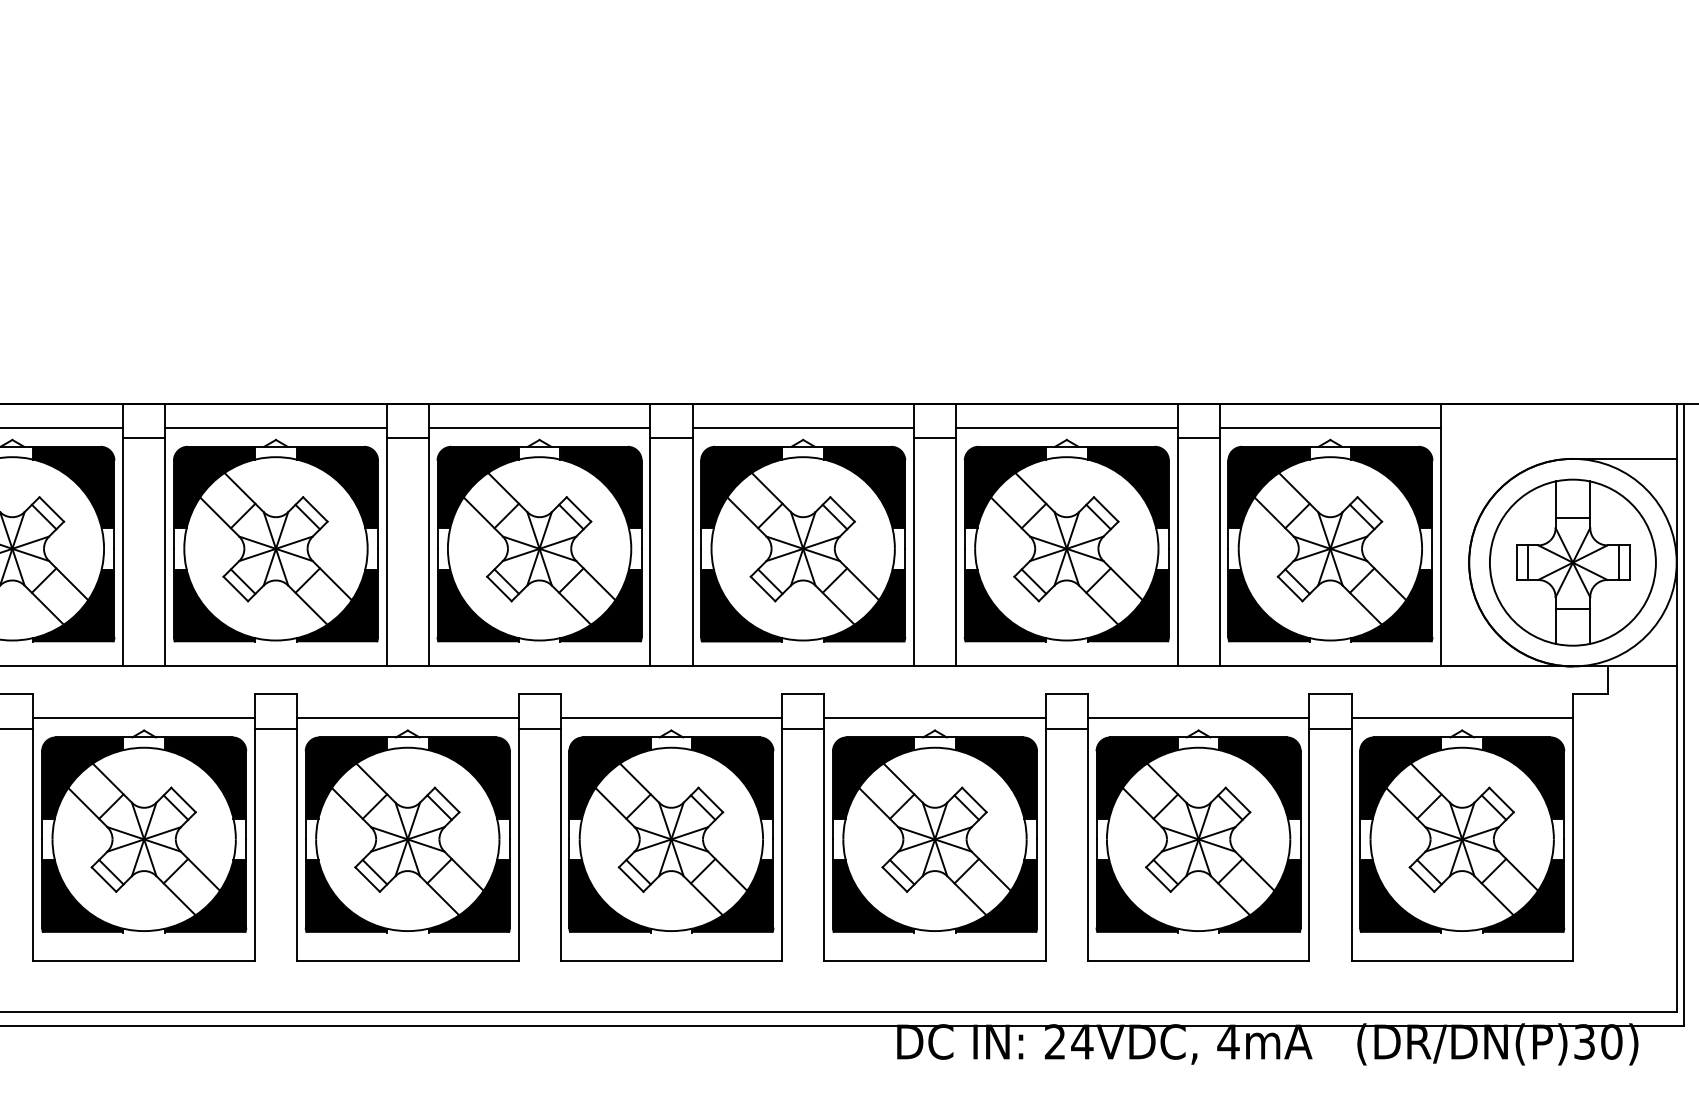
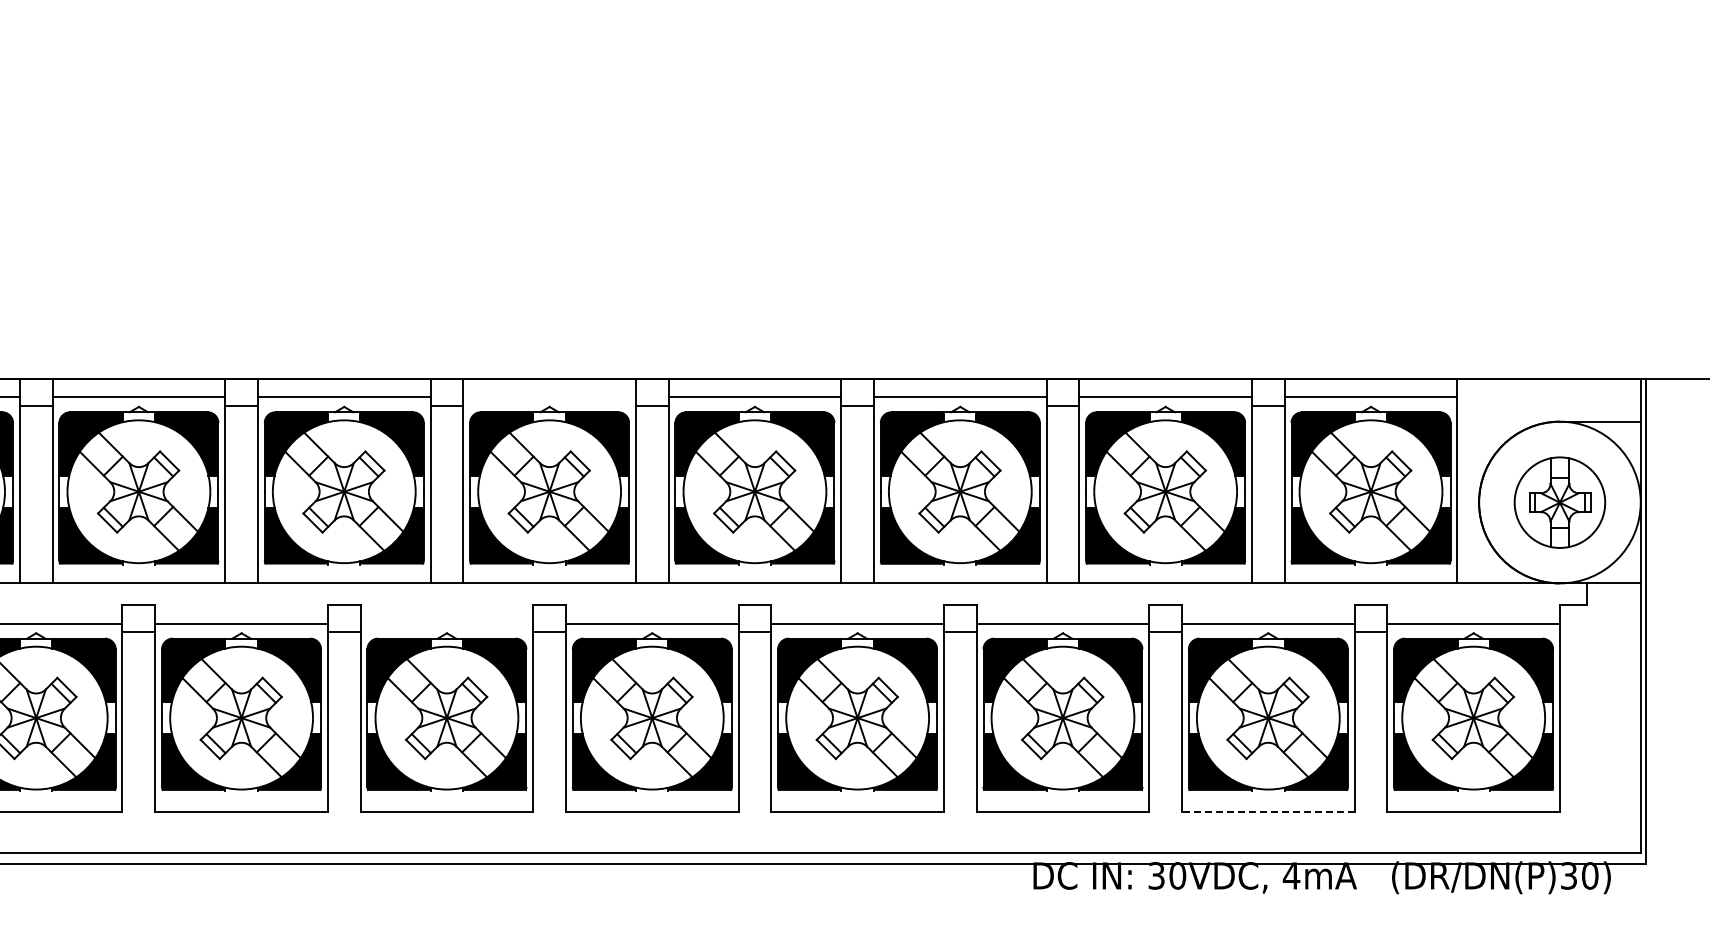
line: (275, 427) -> (549, 397), removed
part: (1572, 562) -> (1559, 502), size x0.7
line: (143, 717) -> (446, 623), removed
line: (1197, 960) -> (1267, 812), solid -> dashed
text: (1069, 1041) -> (1167, 875), 24VDC, -> 30VDC,

